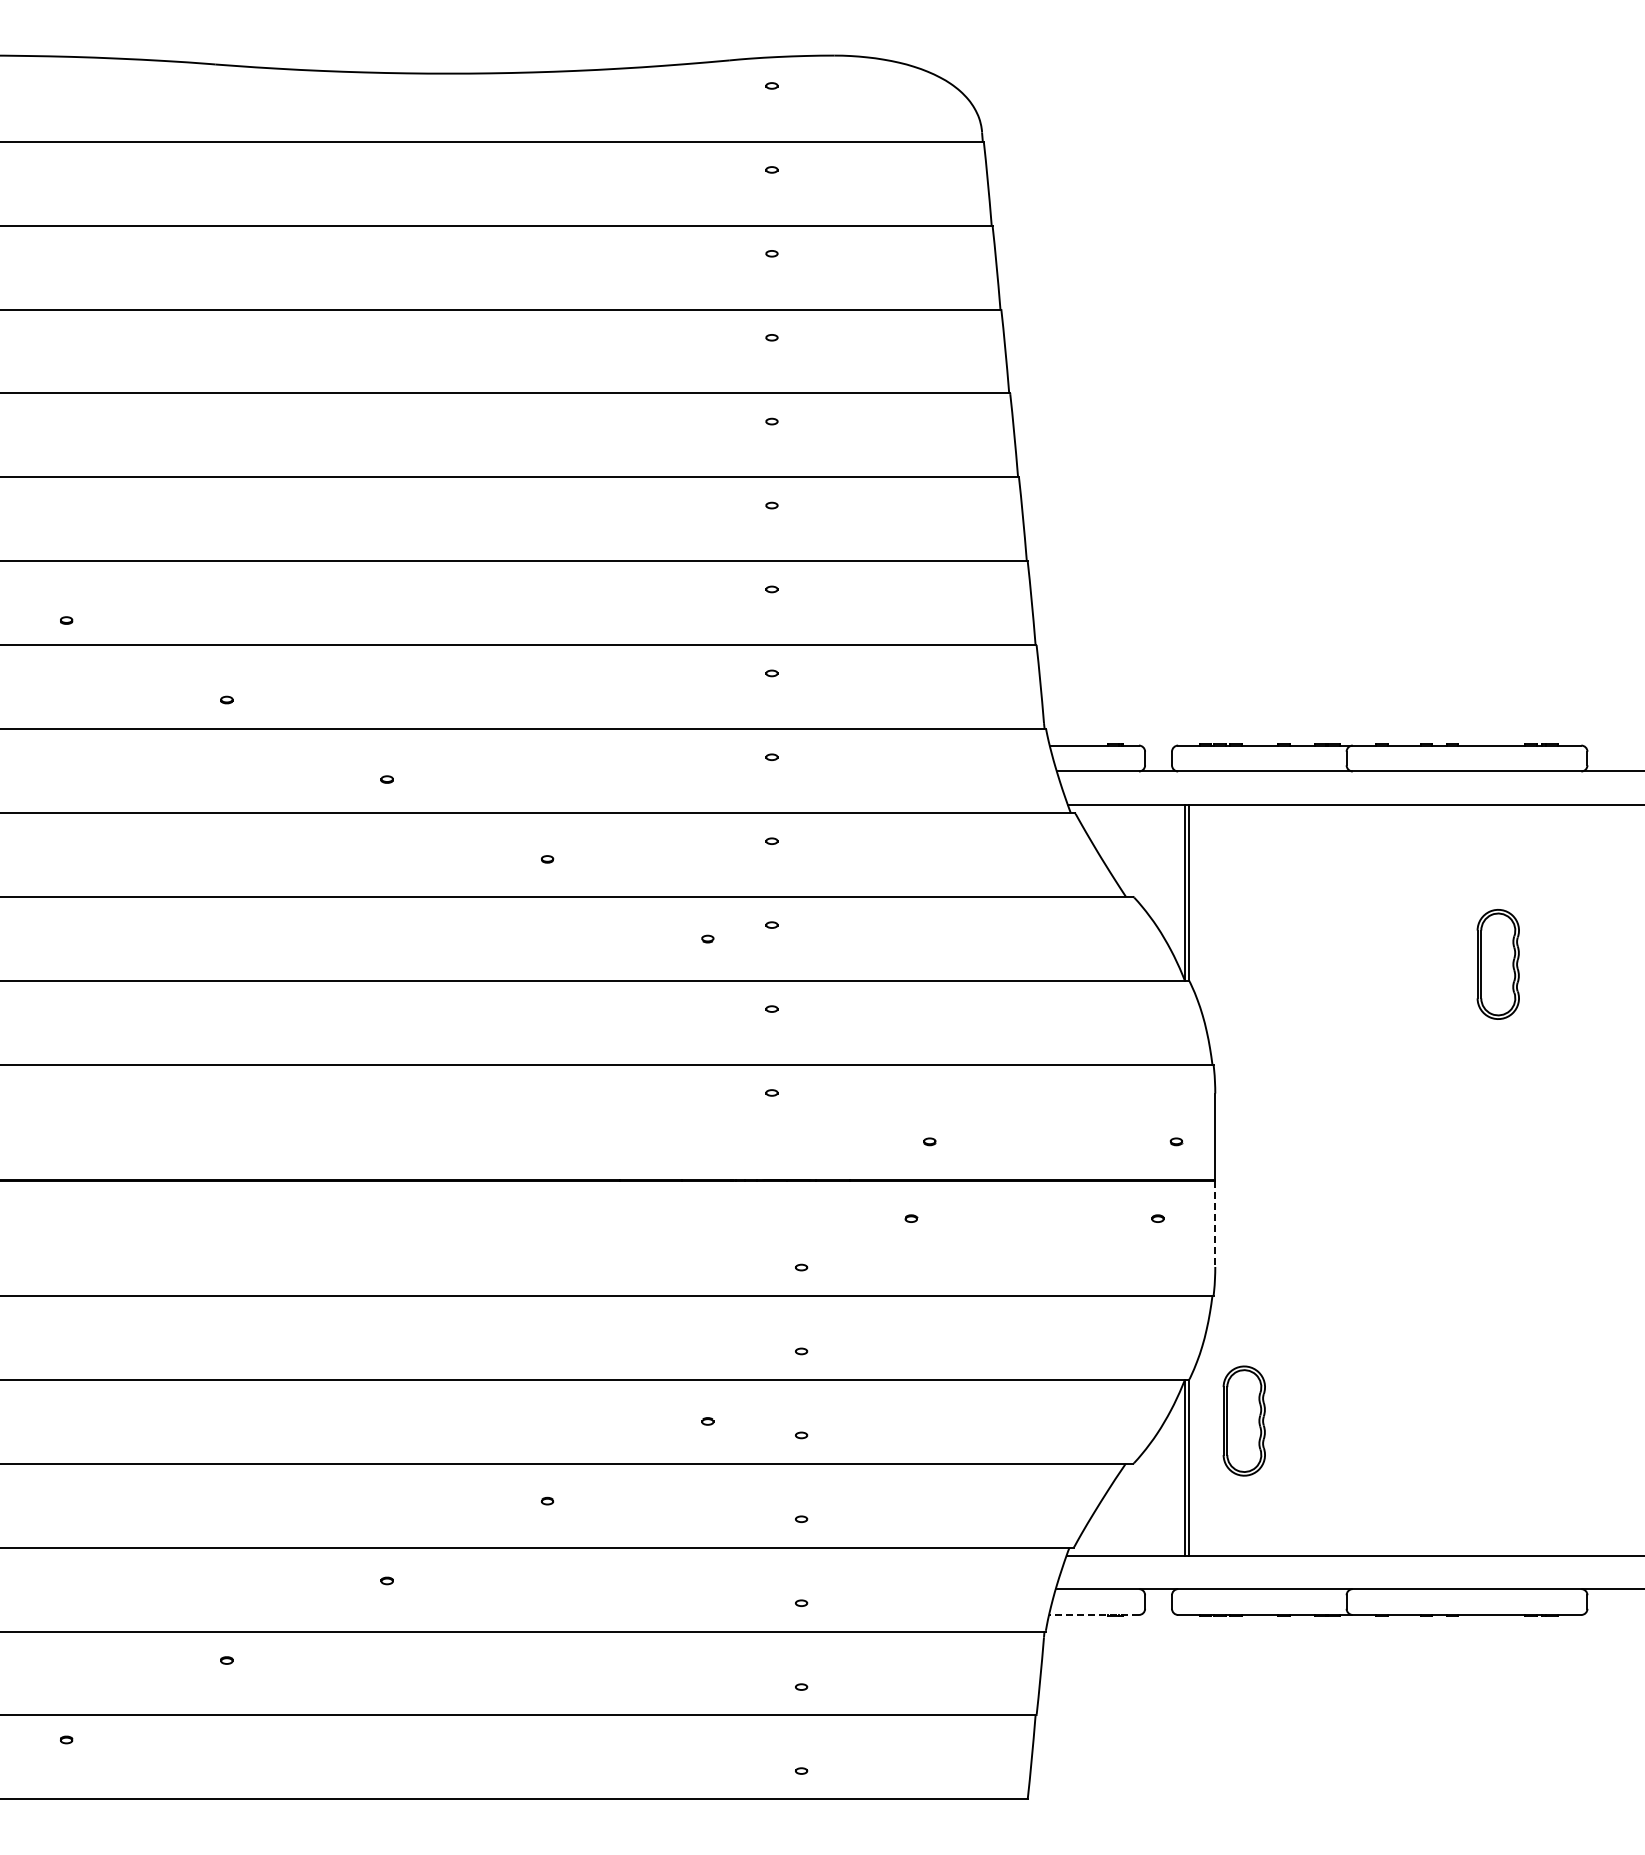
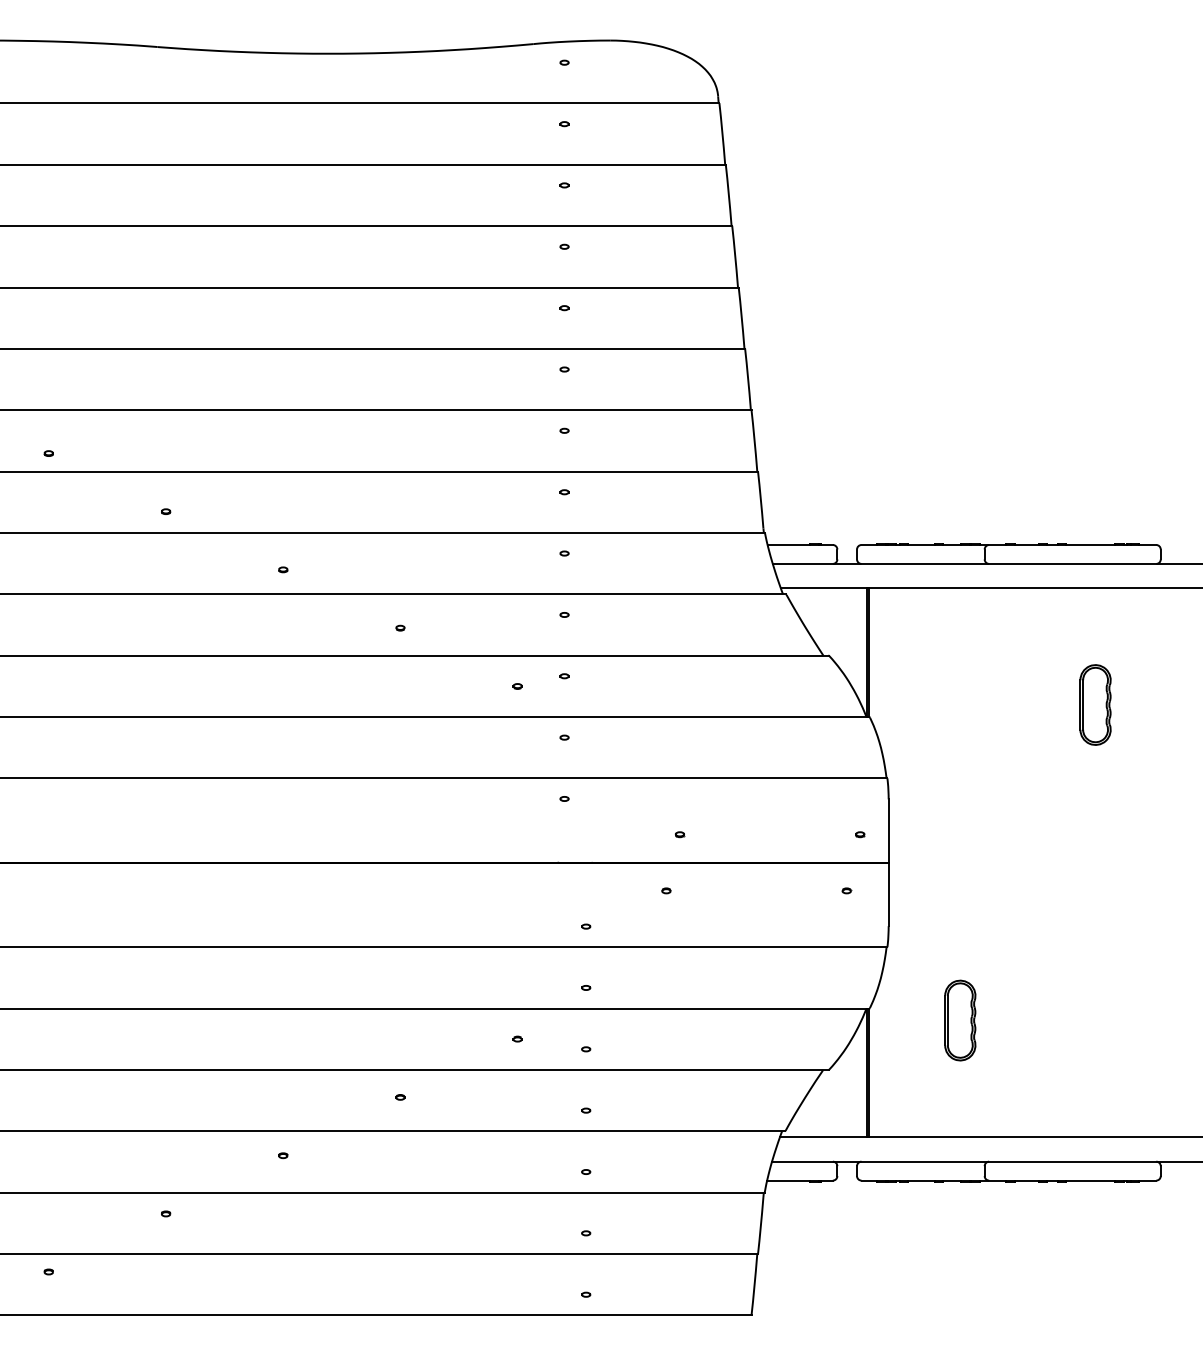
line: (1215, 1224) -> (888, 895), dashed -> solid
part: (1243, 1420) -> (959, 1020), moved
line: (1094, 1614) -> (800, 1180), dashed -> solid

